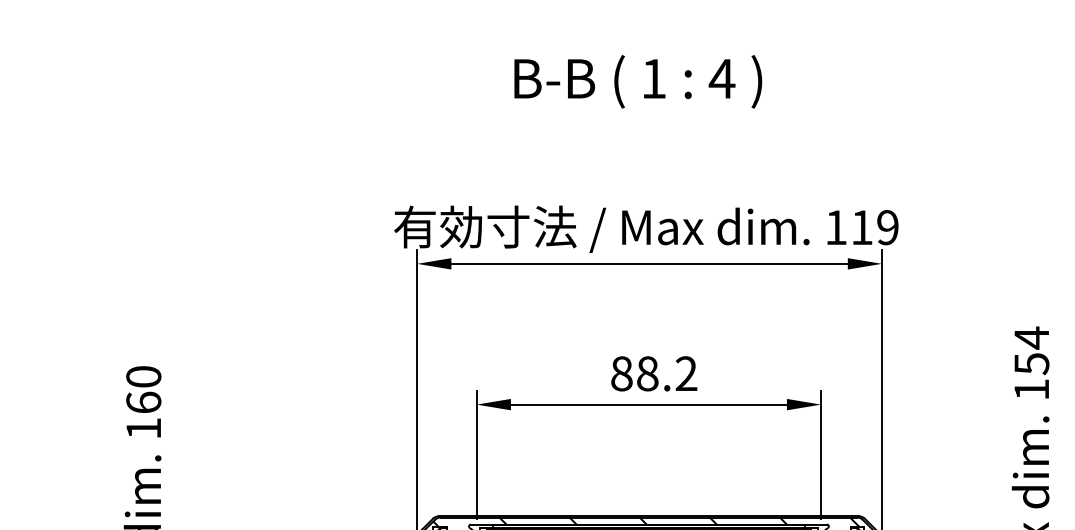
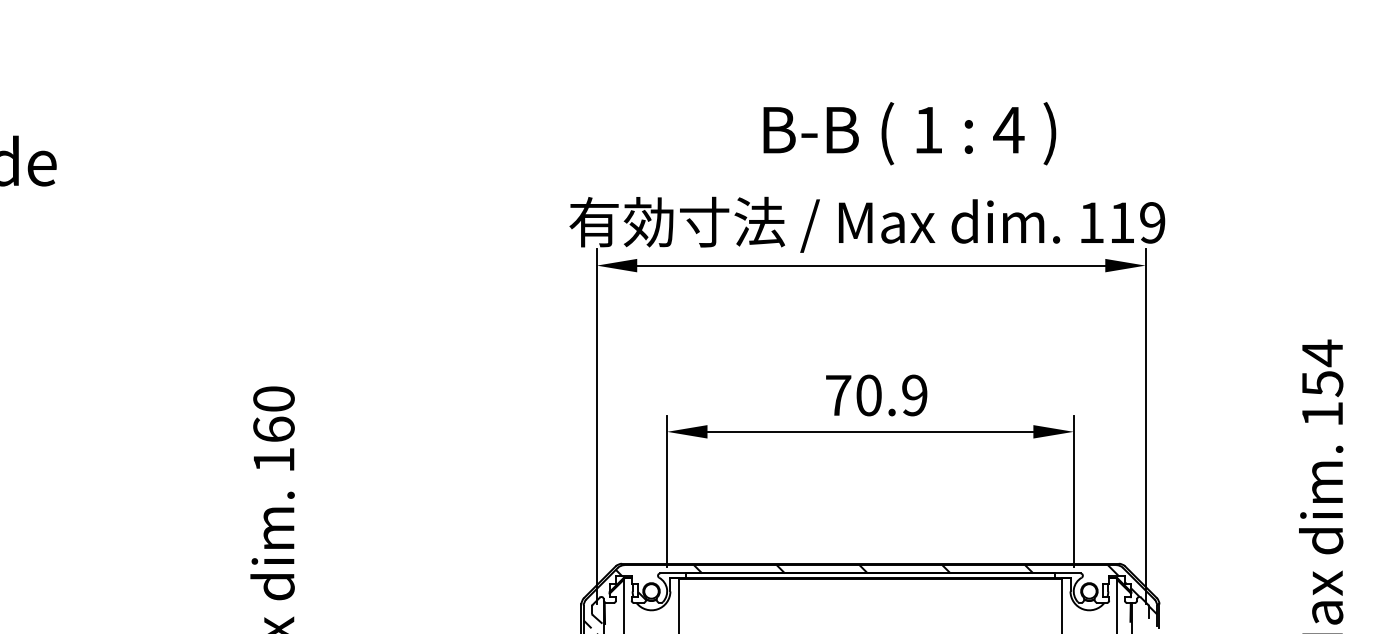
text: (637, 81) -> (909, 133), moved
text: (654, 373) -> (876, 395), 88.2 -> 70.9

